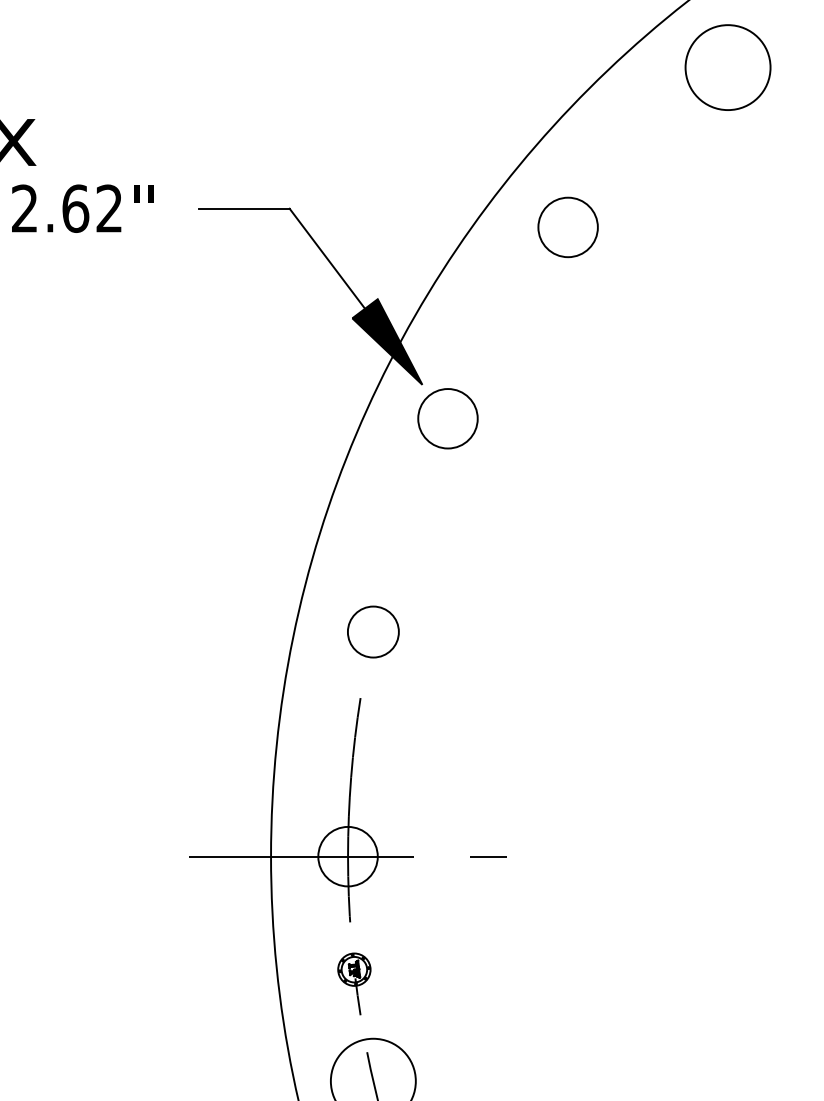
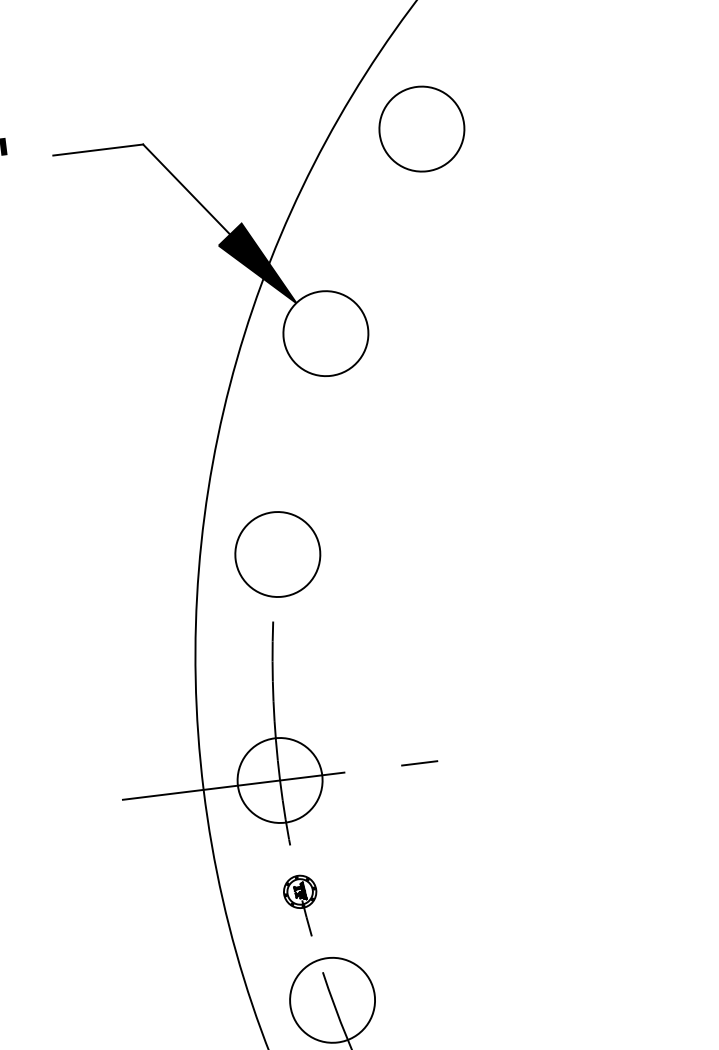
circle: (567, 227) -> (421, 129), size x1.43
circle: (447, 418) -> (325, 333), size x1.43
circle: (373, 631) -> (277, 553), size x1.67
circle: (347, 856) -> (279, 780), size x1.43

